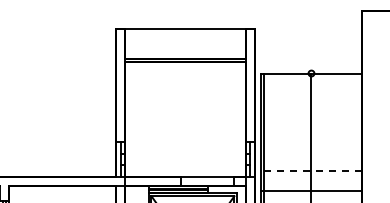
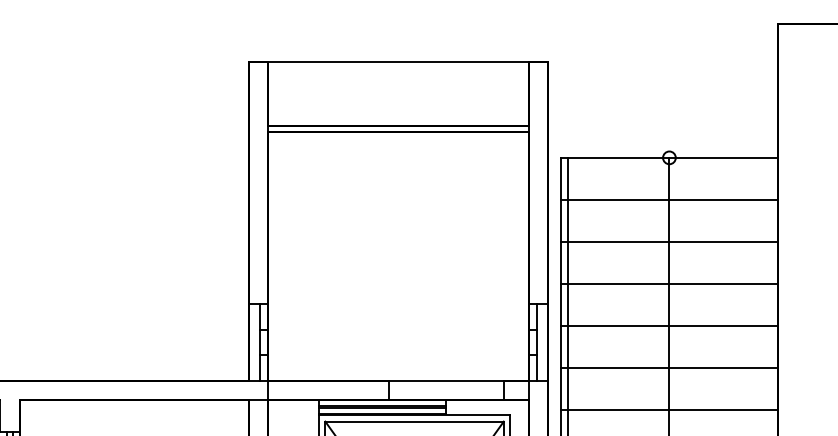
line: (311, 93) -> (669, 200), added
line: (311, 112) -> (669, 241), added
line: (311, 132) -> (669, 284), added
line: (311, 151) -> (669, 325), added
line: (310, 171) -> (667, 368), dashed -> solid

